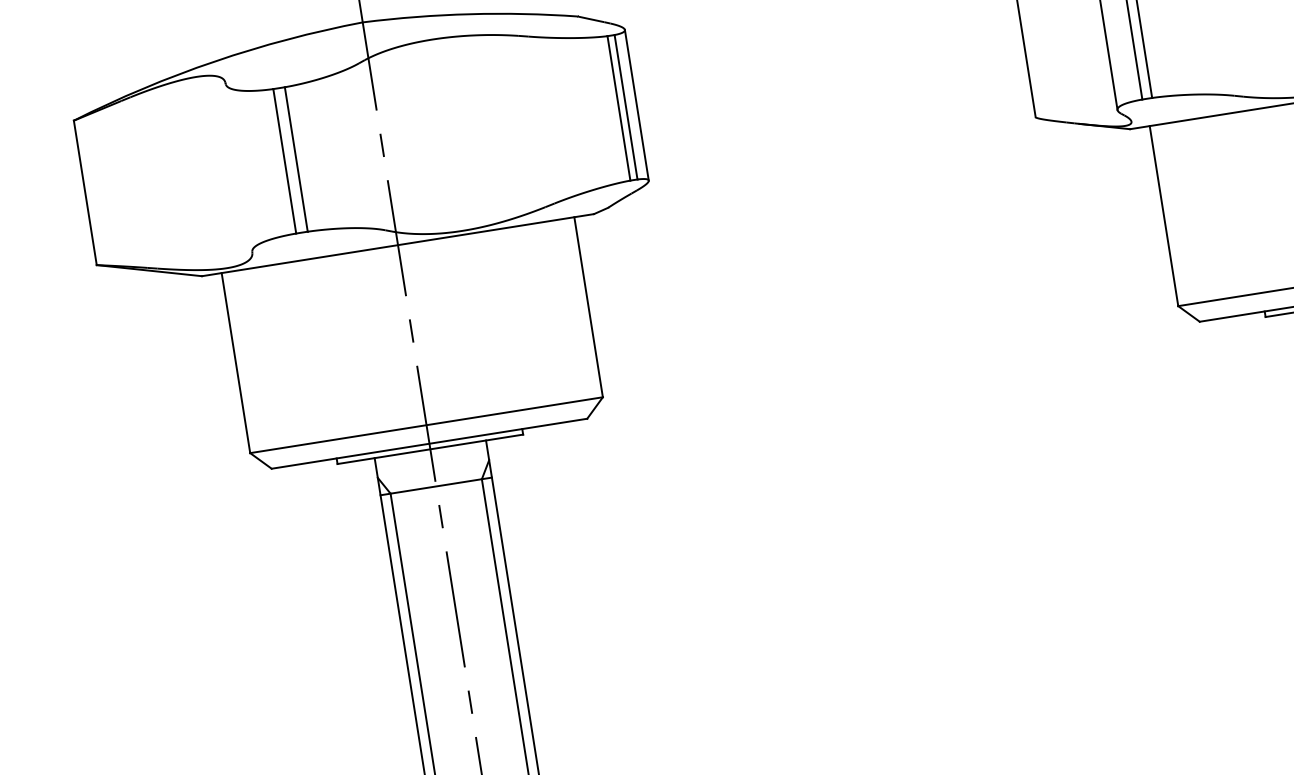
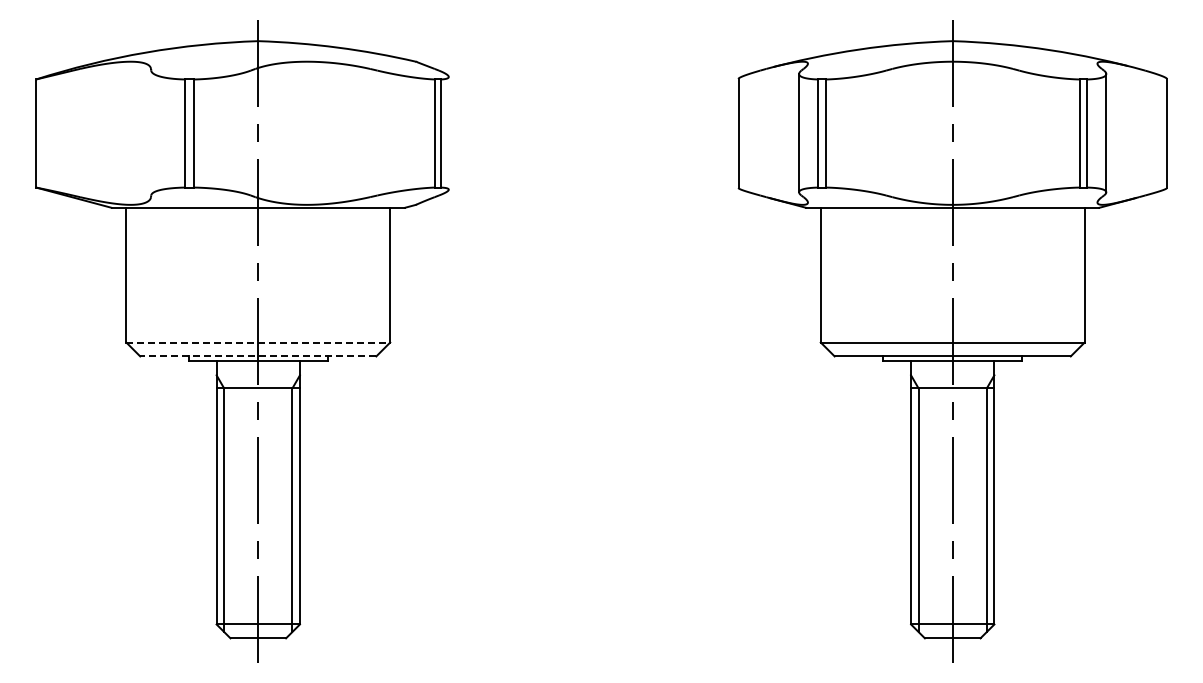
line: (636, 104) -> (448, 132), removed
line: (426, 425) -> (258, 342), solid -> dashed
line: (428, 444) -> (257, 356), solid -> dashed

